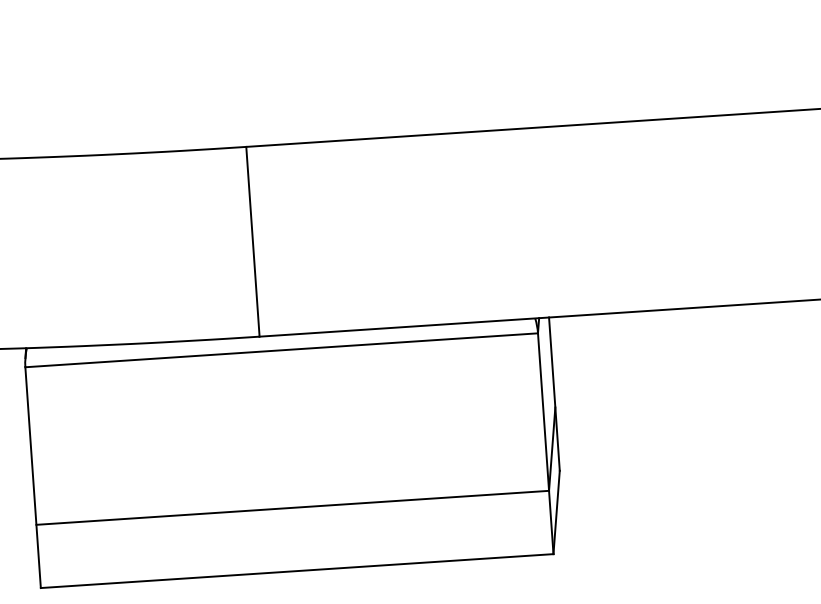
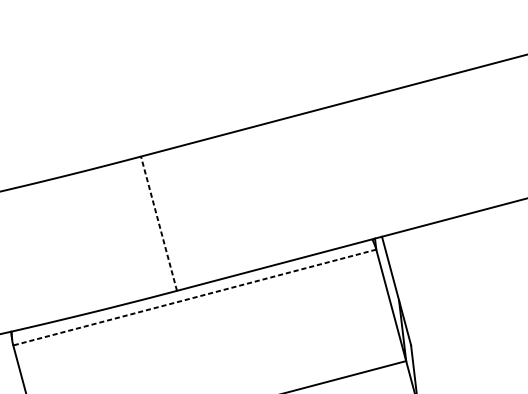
line: (252, 241) -> (158, 223), solid -> dashed
line: (281, 350) -> (194, 297), solid -> dashed

